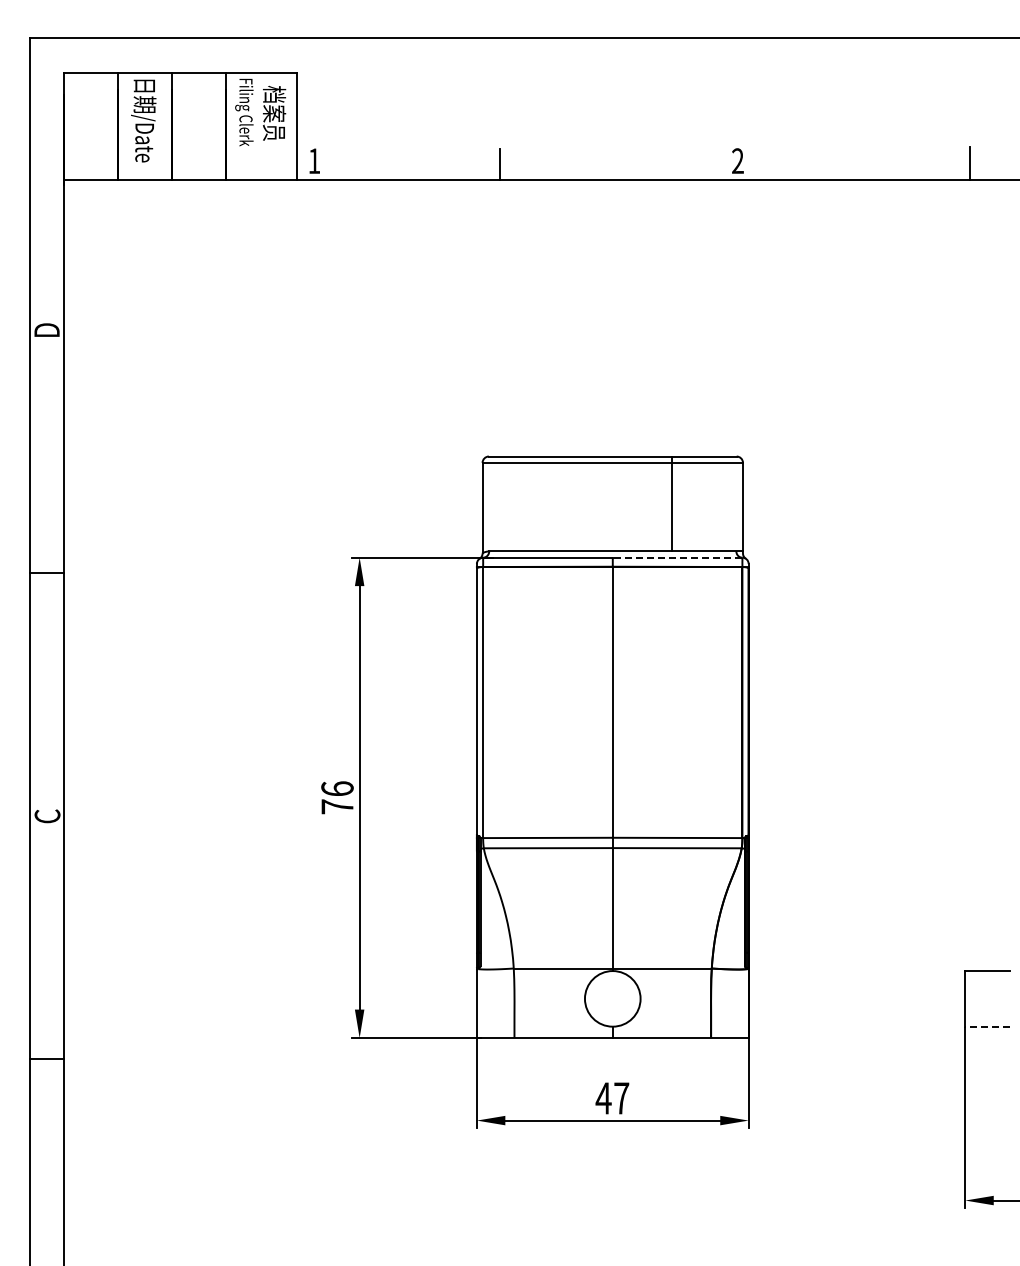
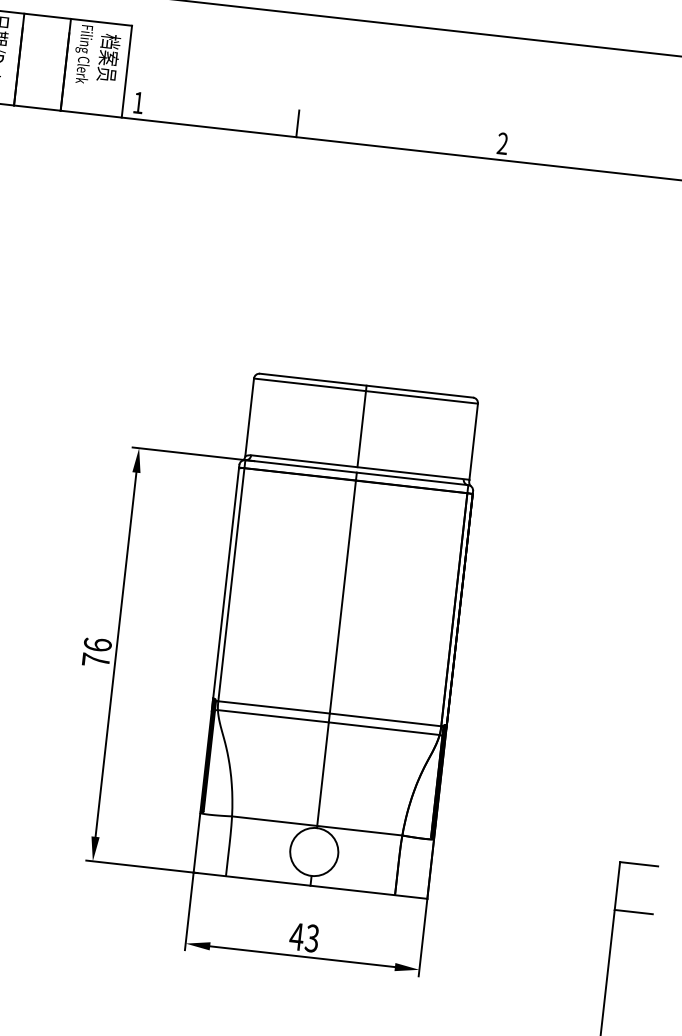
line: (671, 503) -> (361, 426), moved
line: (677, 557) -> (412, 478), dashed -> solid
line: (986, 1026) -> (632, 911), dashed -> solid
text: (621, 1098) -> (312, 938), 47 -> 43

